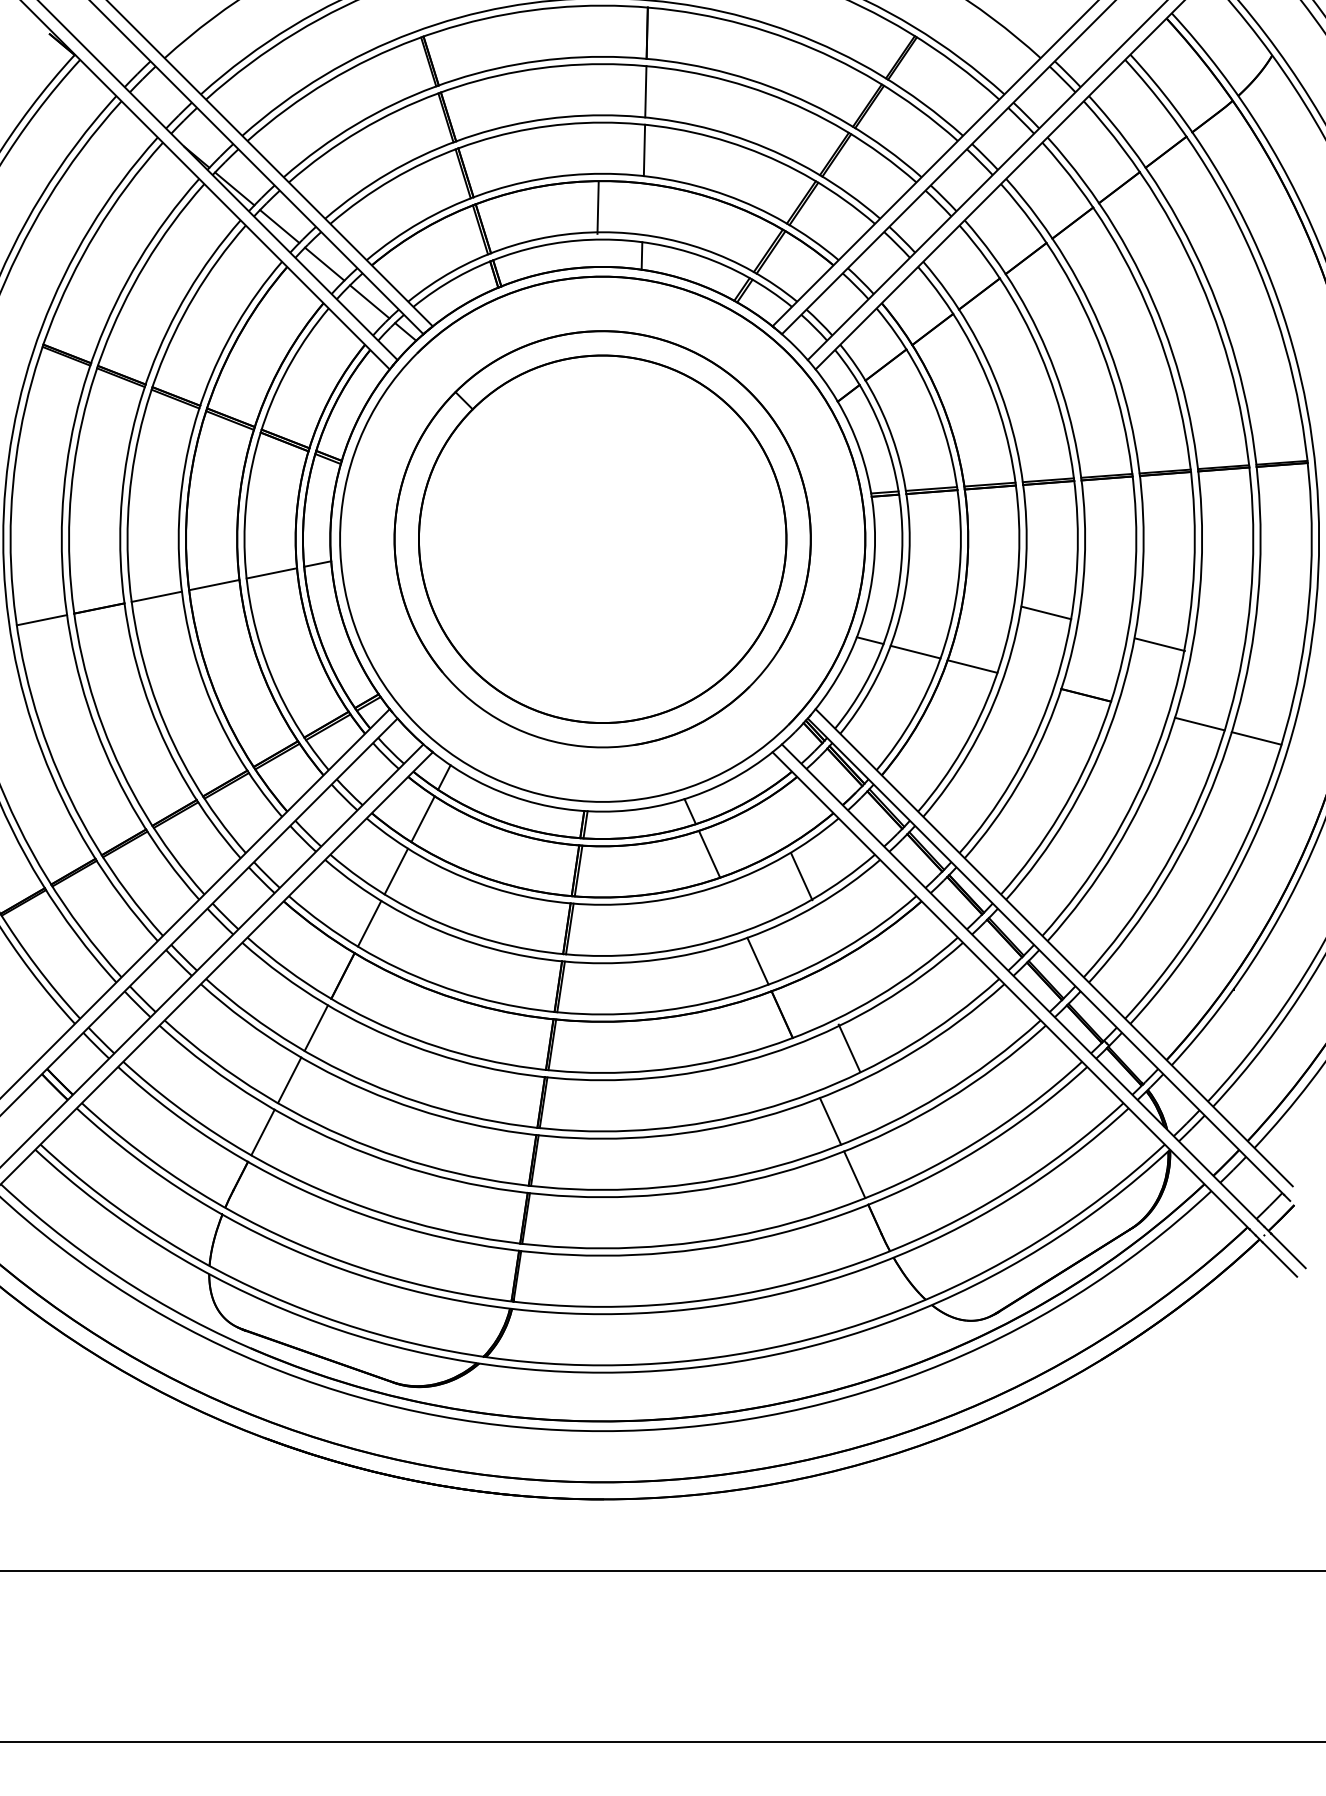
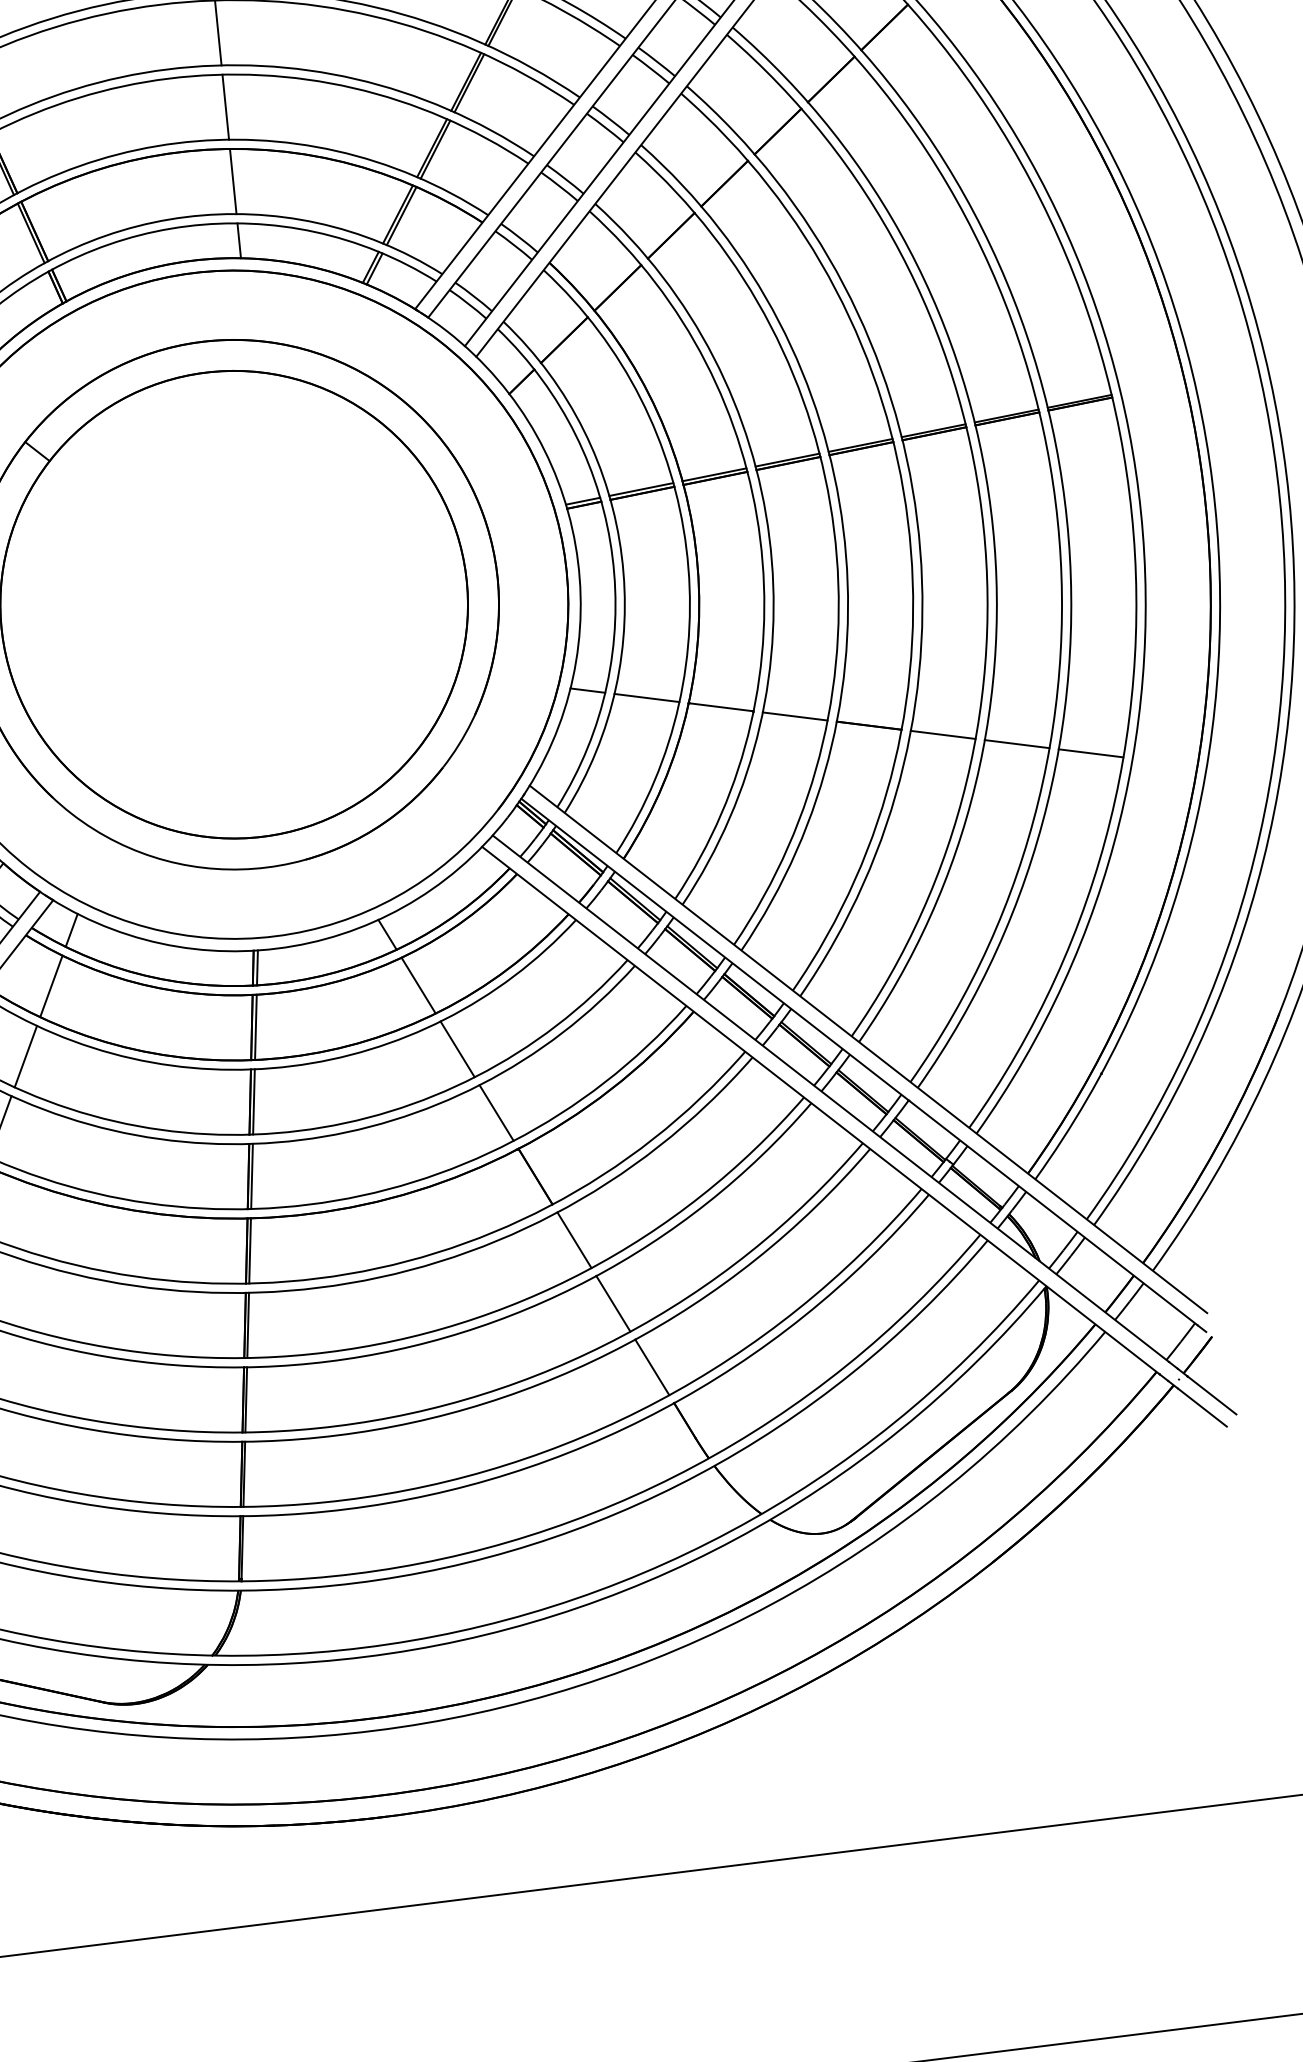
line: (597, 207) -> (232, 180), moved
line: (1046, 612) -> (795, 715), moved
line: (1159, 644) -> (942, 734), moved
line: (801, 876) -> (457, 1049), moved
line: (848, 1047) -> (573, 1239), moved

